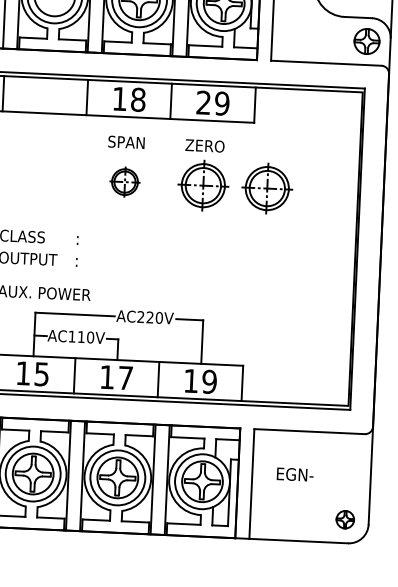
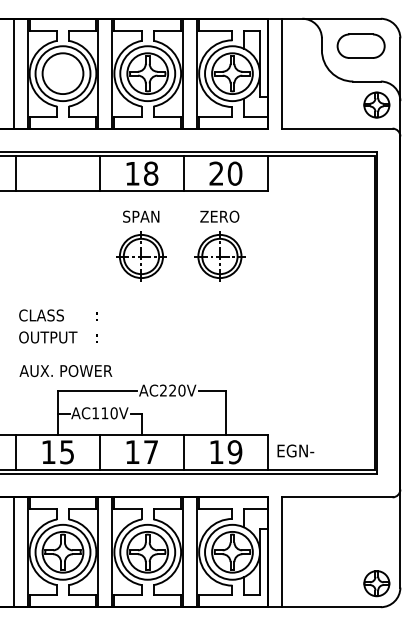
text: (221, 103) -> (234, 173), 29 -> 20
part: (125, 182) -> (141, 256), size x1.67
part: (266, 188) -> (283, 256), removed
text: (294, 474) -> (295, 450), moved
part: (344, 519) -> (376, 583), size x1.43

